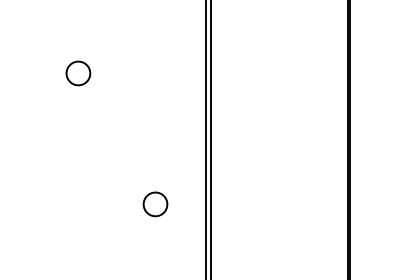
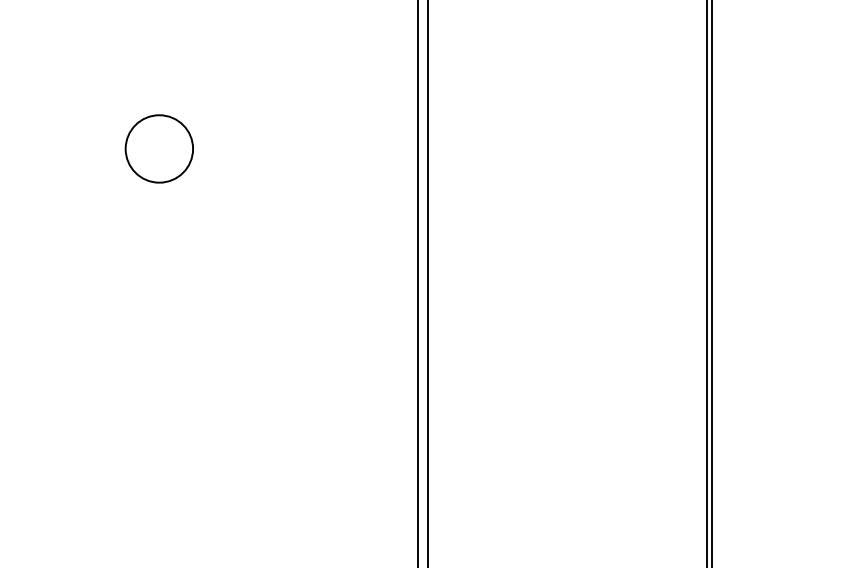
circle: (78, 73) -> (159, 149), size x1.4
circle: (155, 204) -> (315, 414), removed

